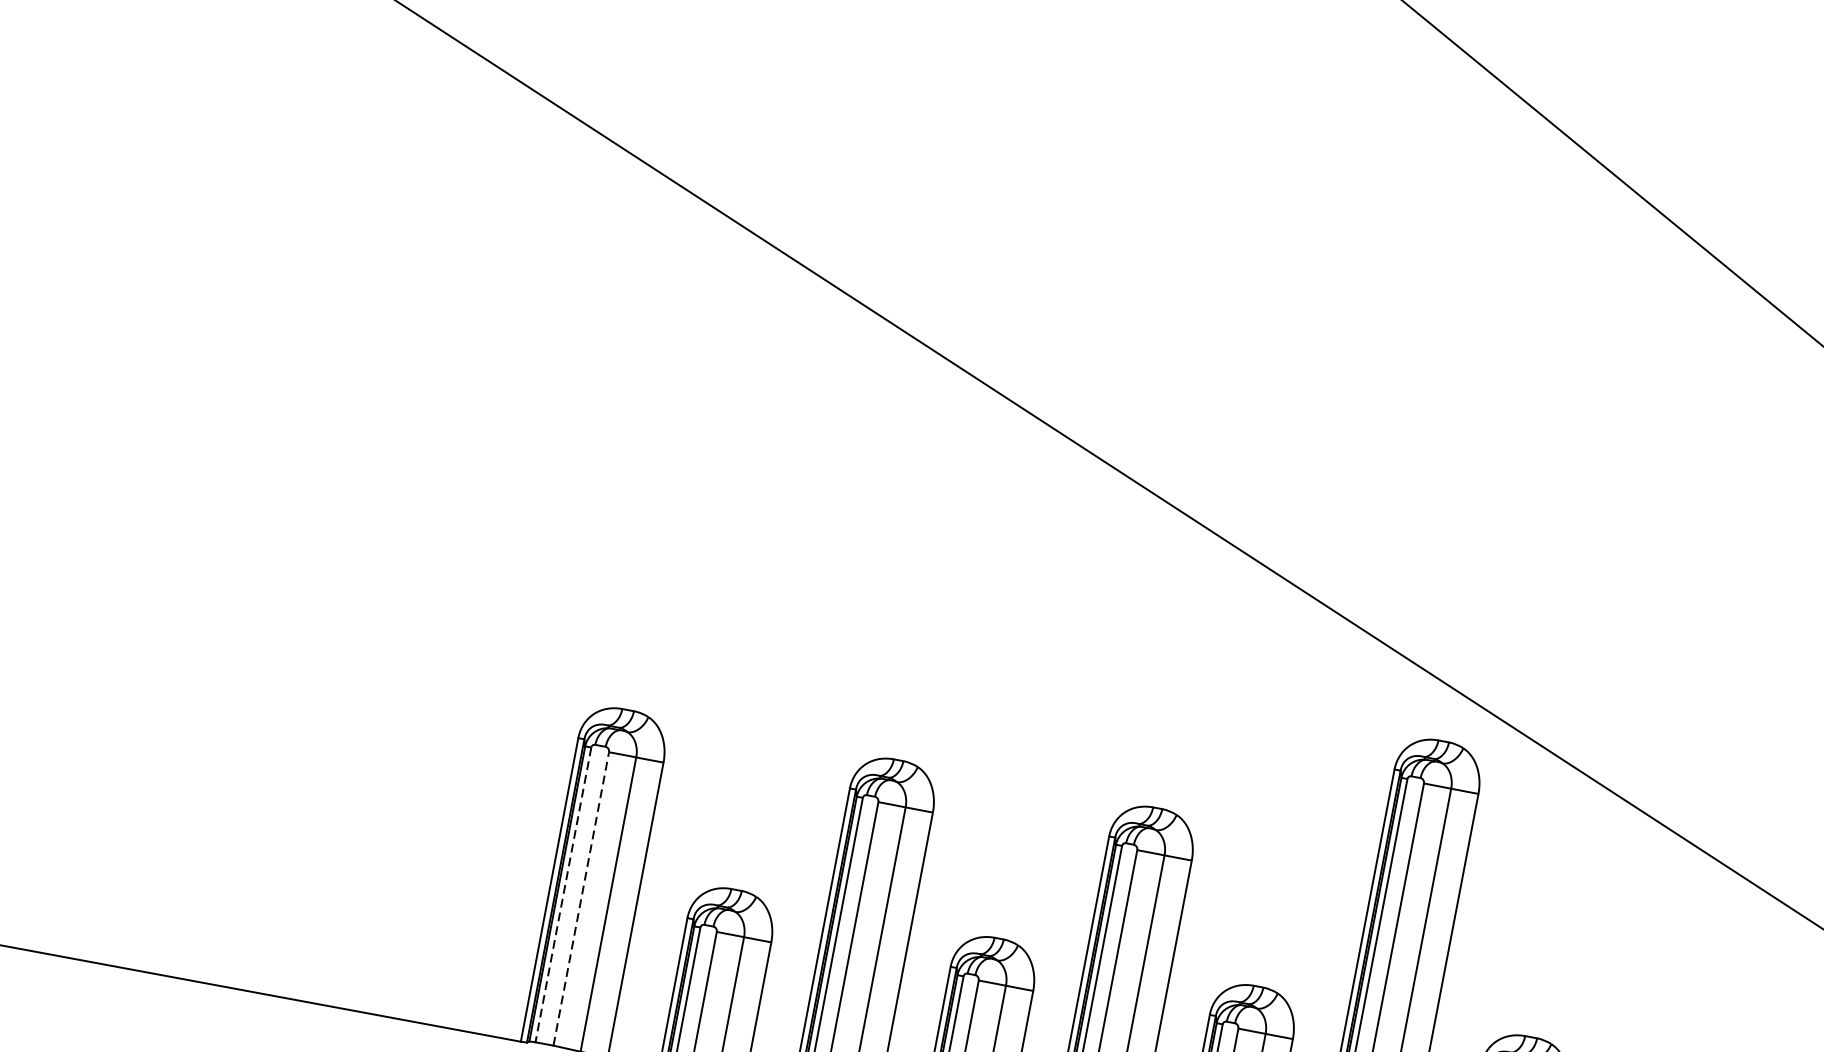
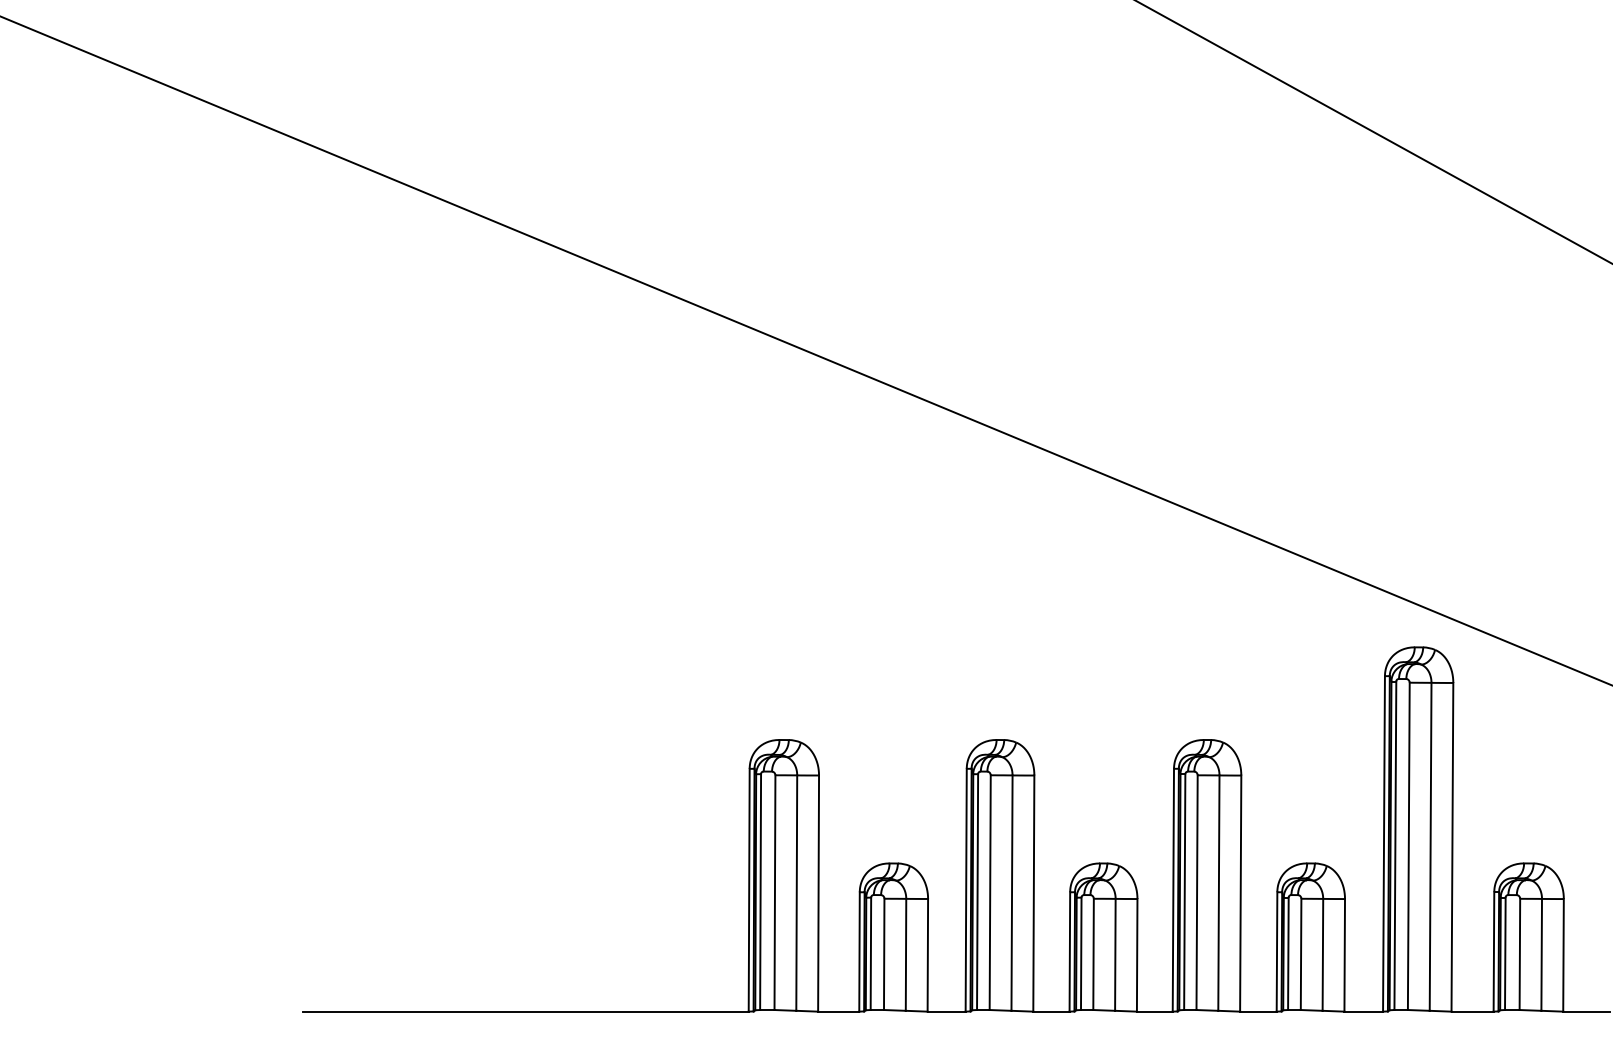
line: (563, 895) -> (760, 892), dashed -> solid
line: (580, 898) -> (774, 892), dashed -> solid

